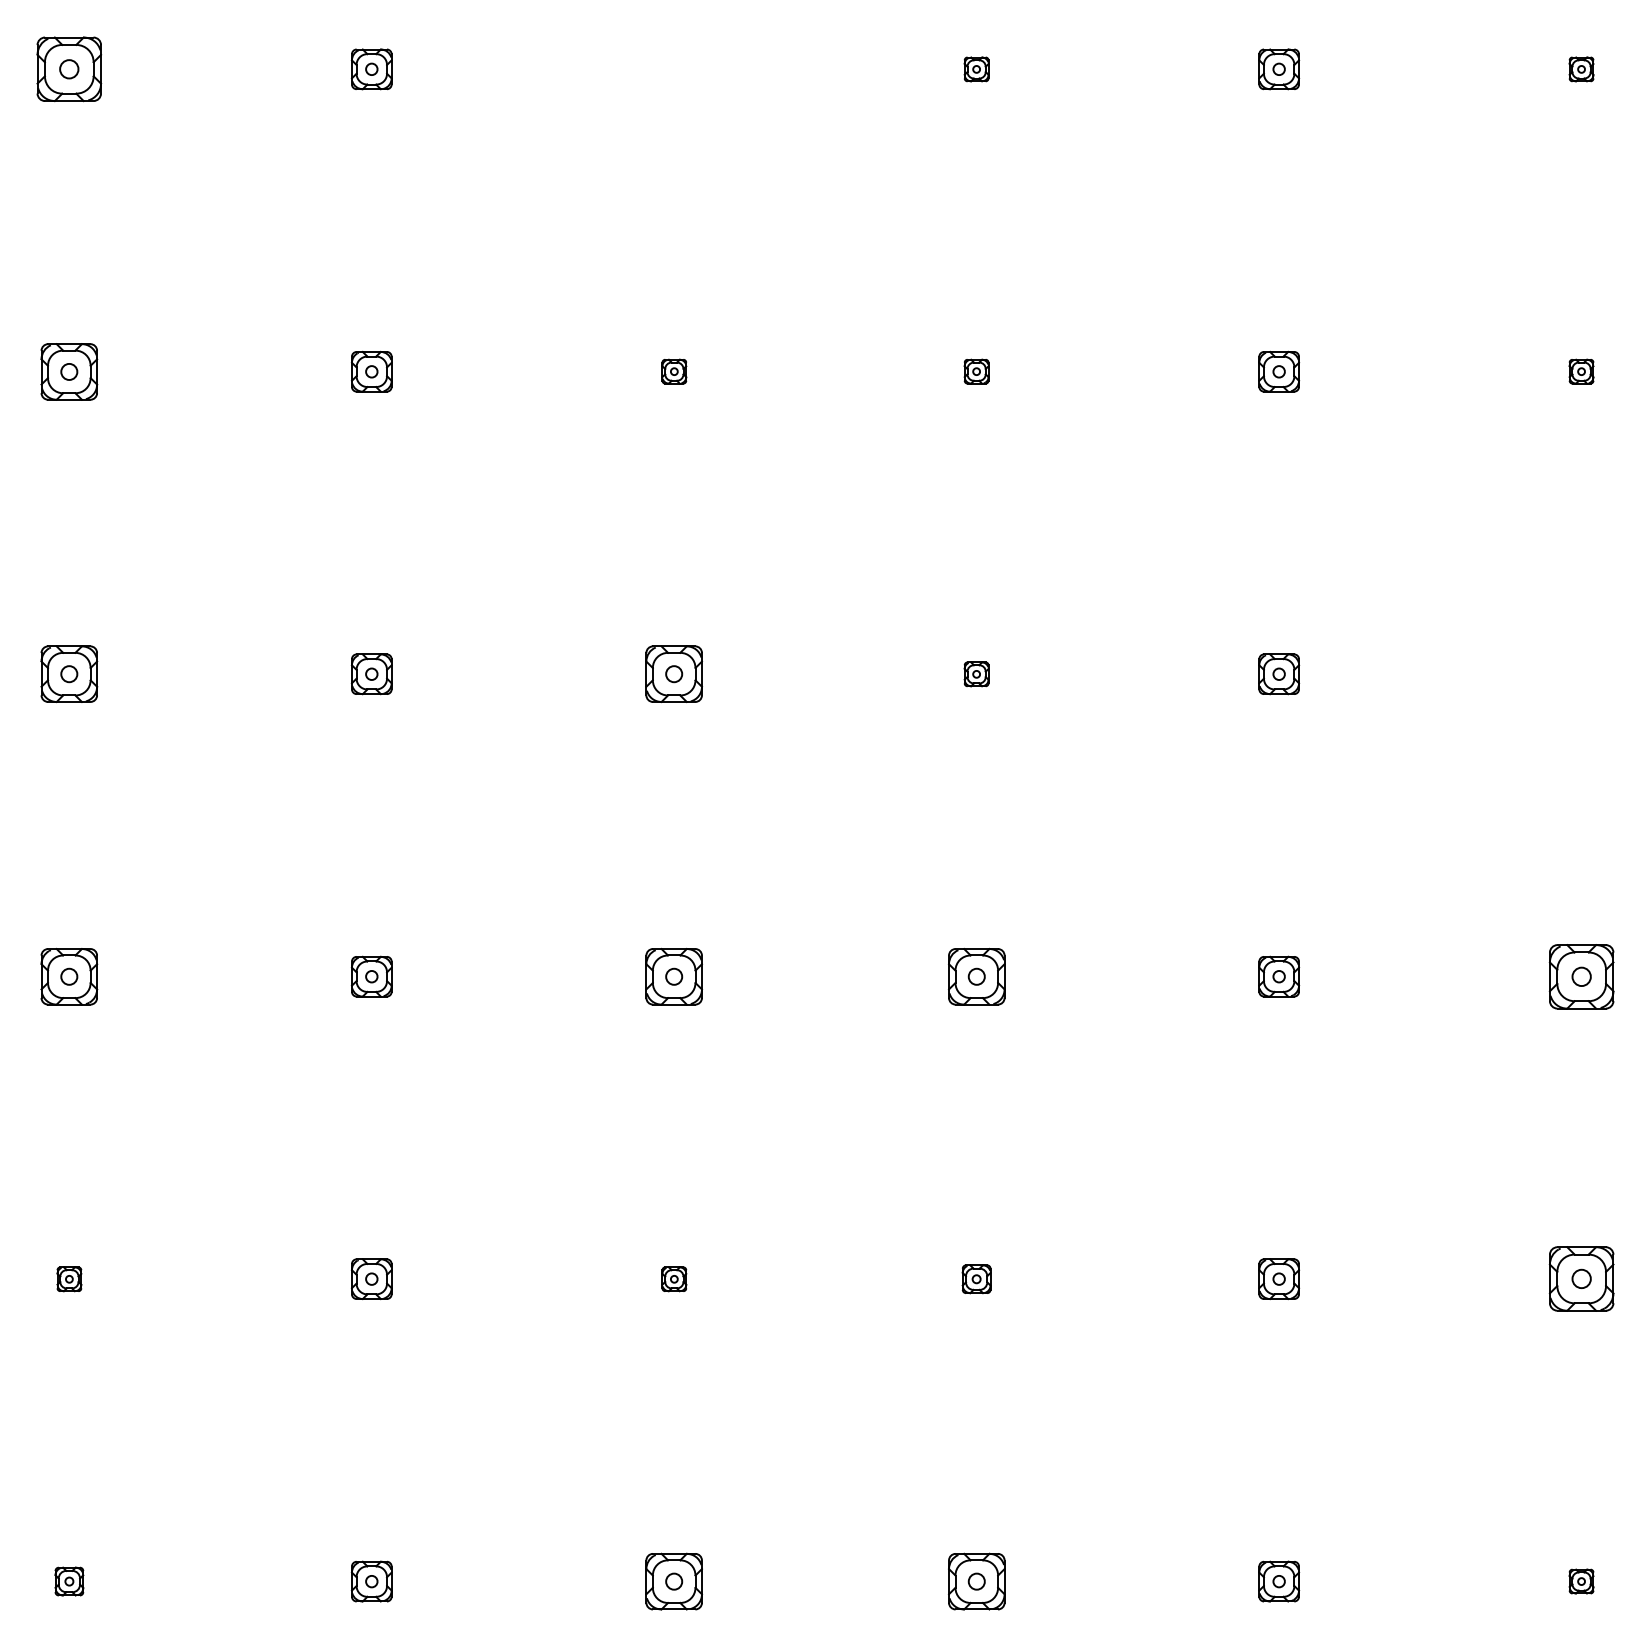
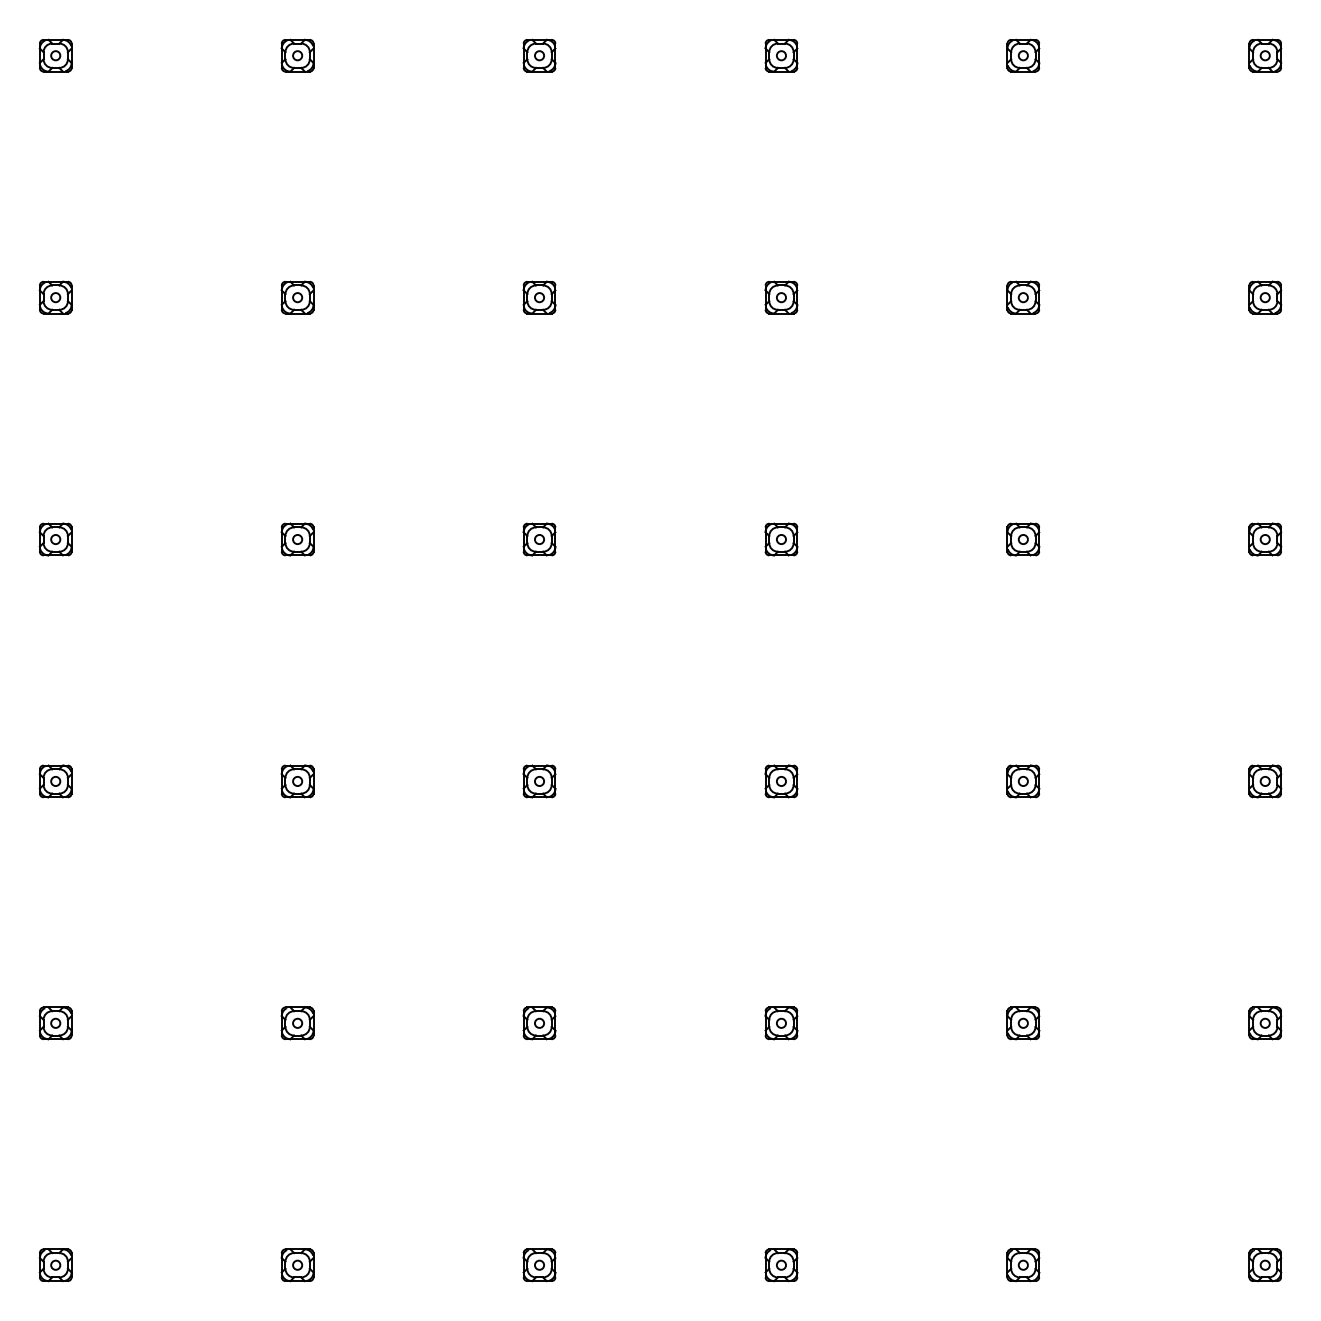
part: (69, 69) -> (55, 55), size x0.62
part: (674, 69) -> (539, 55), added
part: (976, 69) -> (781, 55), size x1.67
part: (1581, 69) -> (1265, 55), size x1.67
part: (69, 371) -> (55, 297), size x0.71
part: (674, 371) -> (539, 297), size x1.67
part: (976, 371) -> (781, 297), size x1.67
part: (1581, 371) -> (1265, 297), size x1.67
part: (69, 674) -> (55, 539), size x0.71
part: (674, 674) -> (539, 539), size x0.71
part: (976, 674) -> (781, 539), size x1.67
part: (1581, 674) -> (1265, 539), added
part: (69, 976) -> (55, 781), size x0.71
part: (674, 976) -> (539, 781), size x0.71
part: (976, 976) -> (781, 781), size x0.71
part: (1581, 976) -> (1265, 781), size x0.62
part: (69, 1279) -> (55, 1023), size x1.67
part: (674, 1279) -> (539, 1023), size x1.67
part: (976, 1279) -> (781, 1023), size x1.43
part: (1581, 1279) -> (1265, 1023), size x0.62
part: (69, 1581) -> (55, 1265), size x1.43
part: (674, 1581) -> (539, 1265), size x0.71
part: (976, 1581) -> (781, 1265), size x0.71
part: (1581, 1581) -> (1265, 1265), size x1.67

